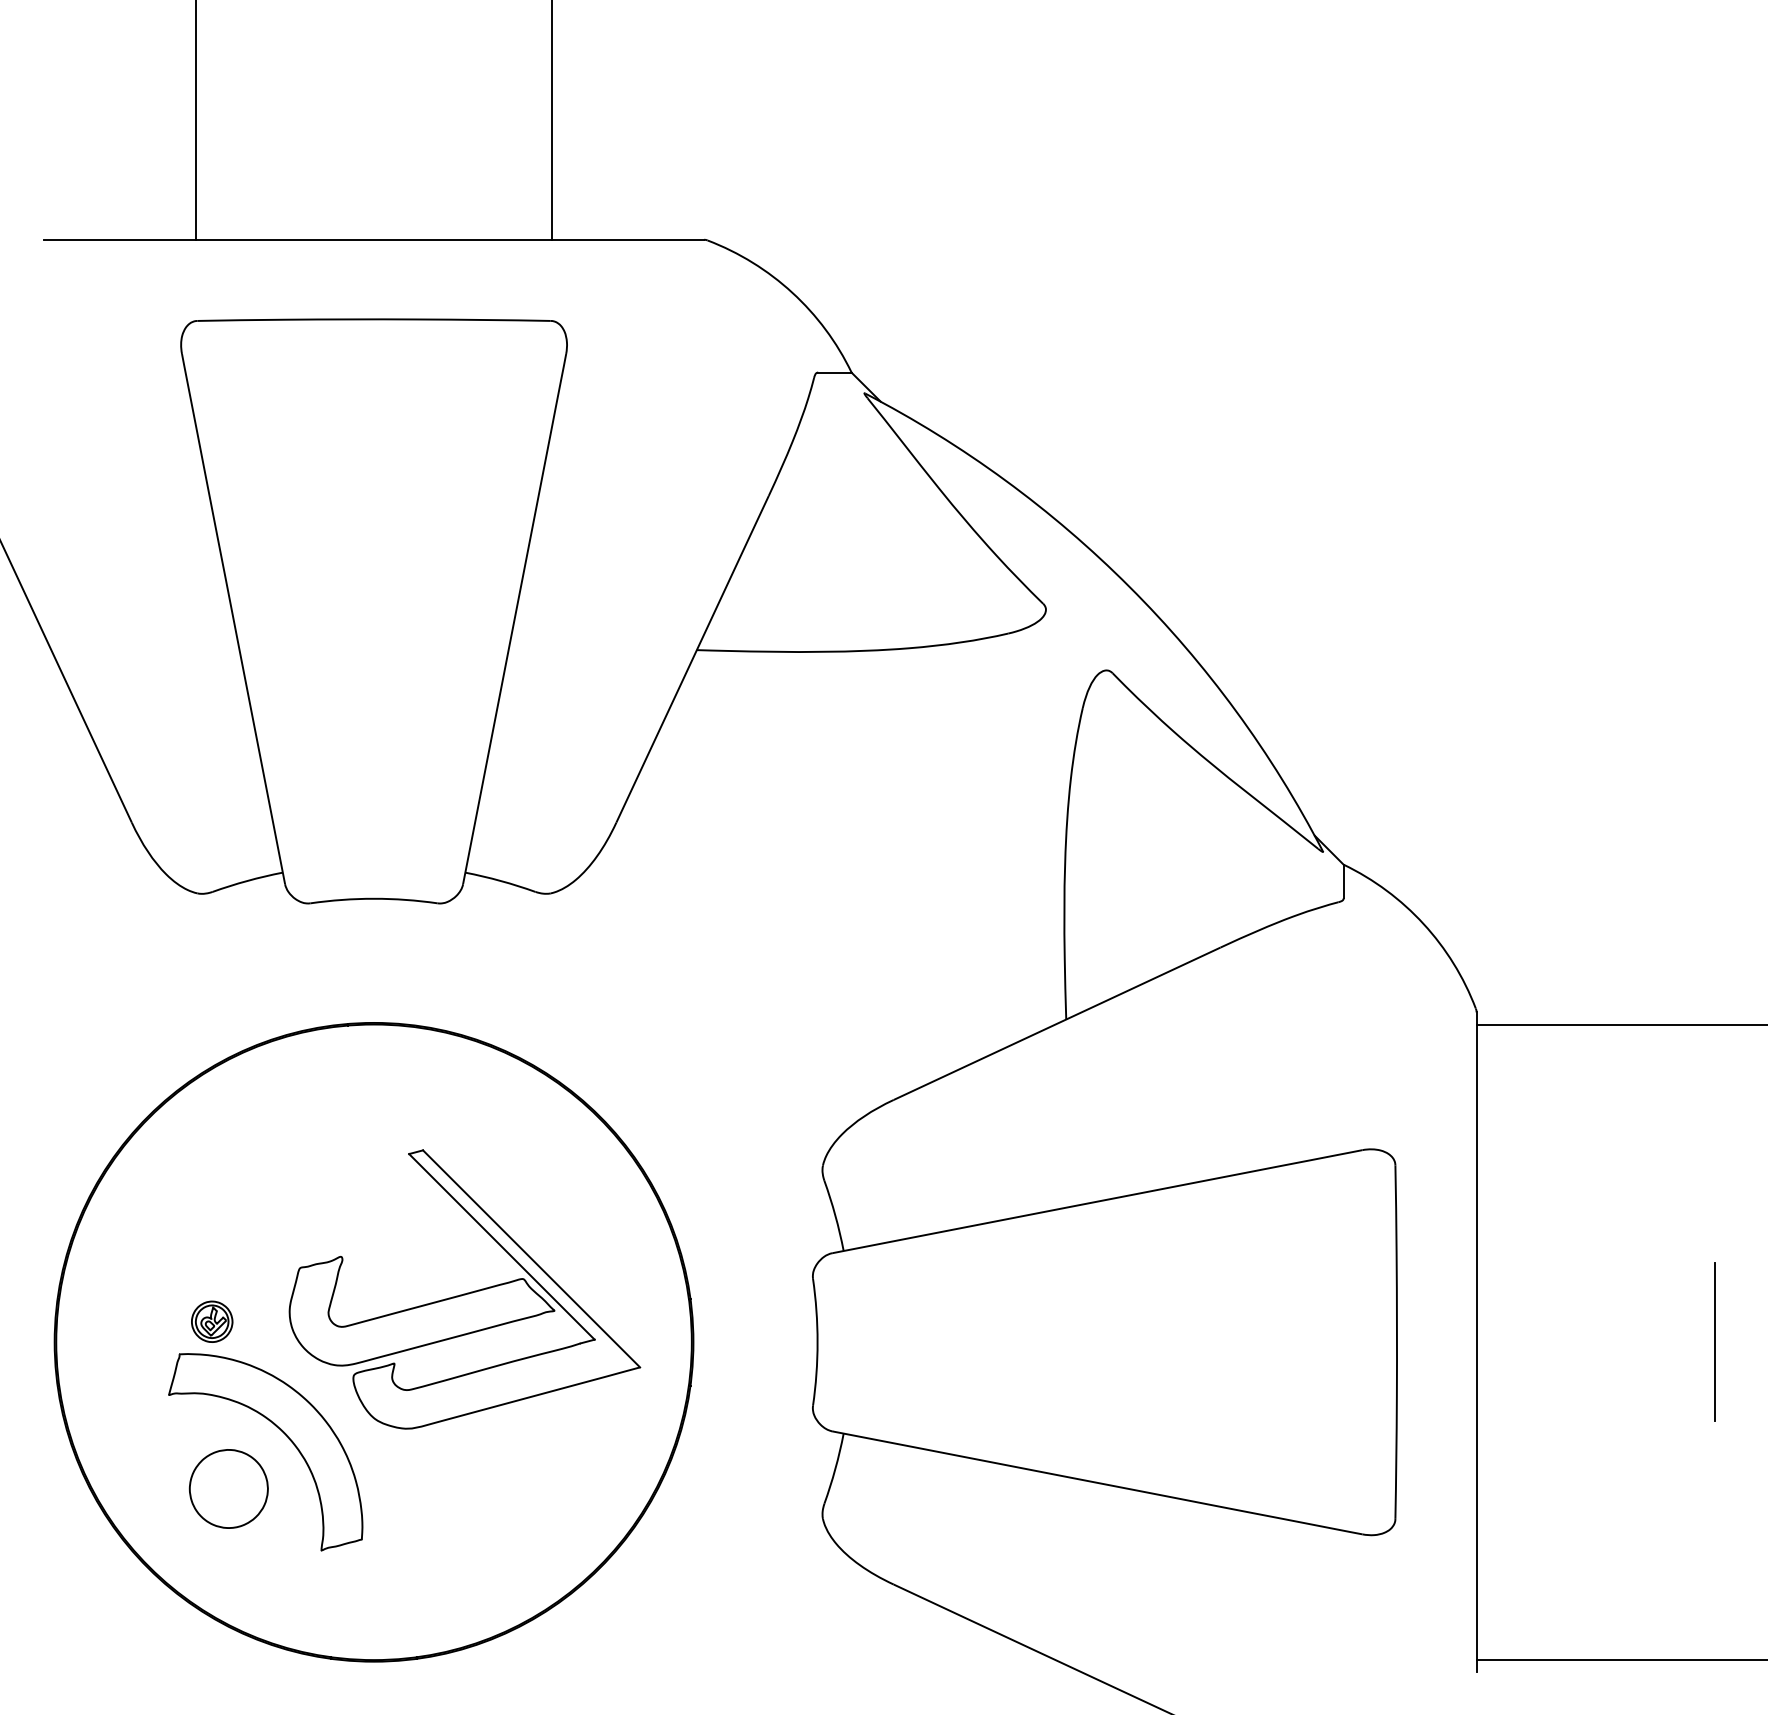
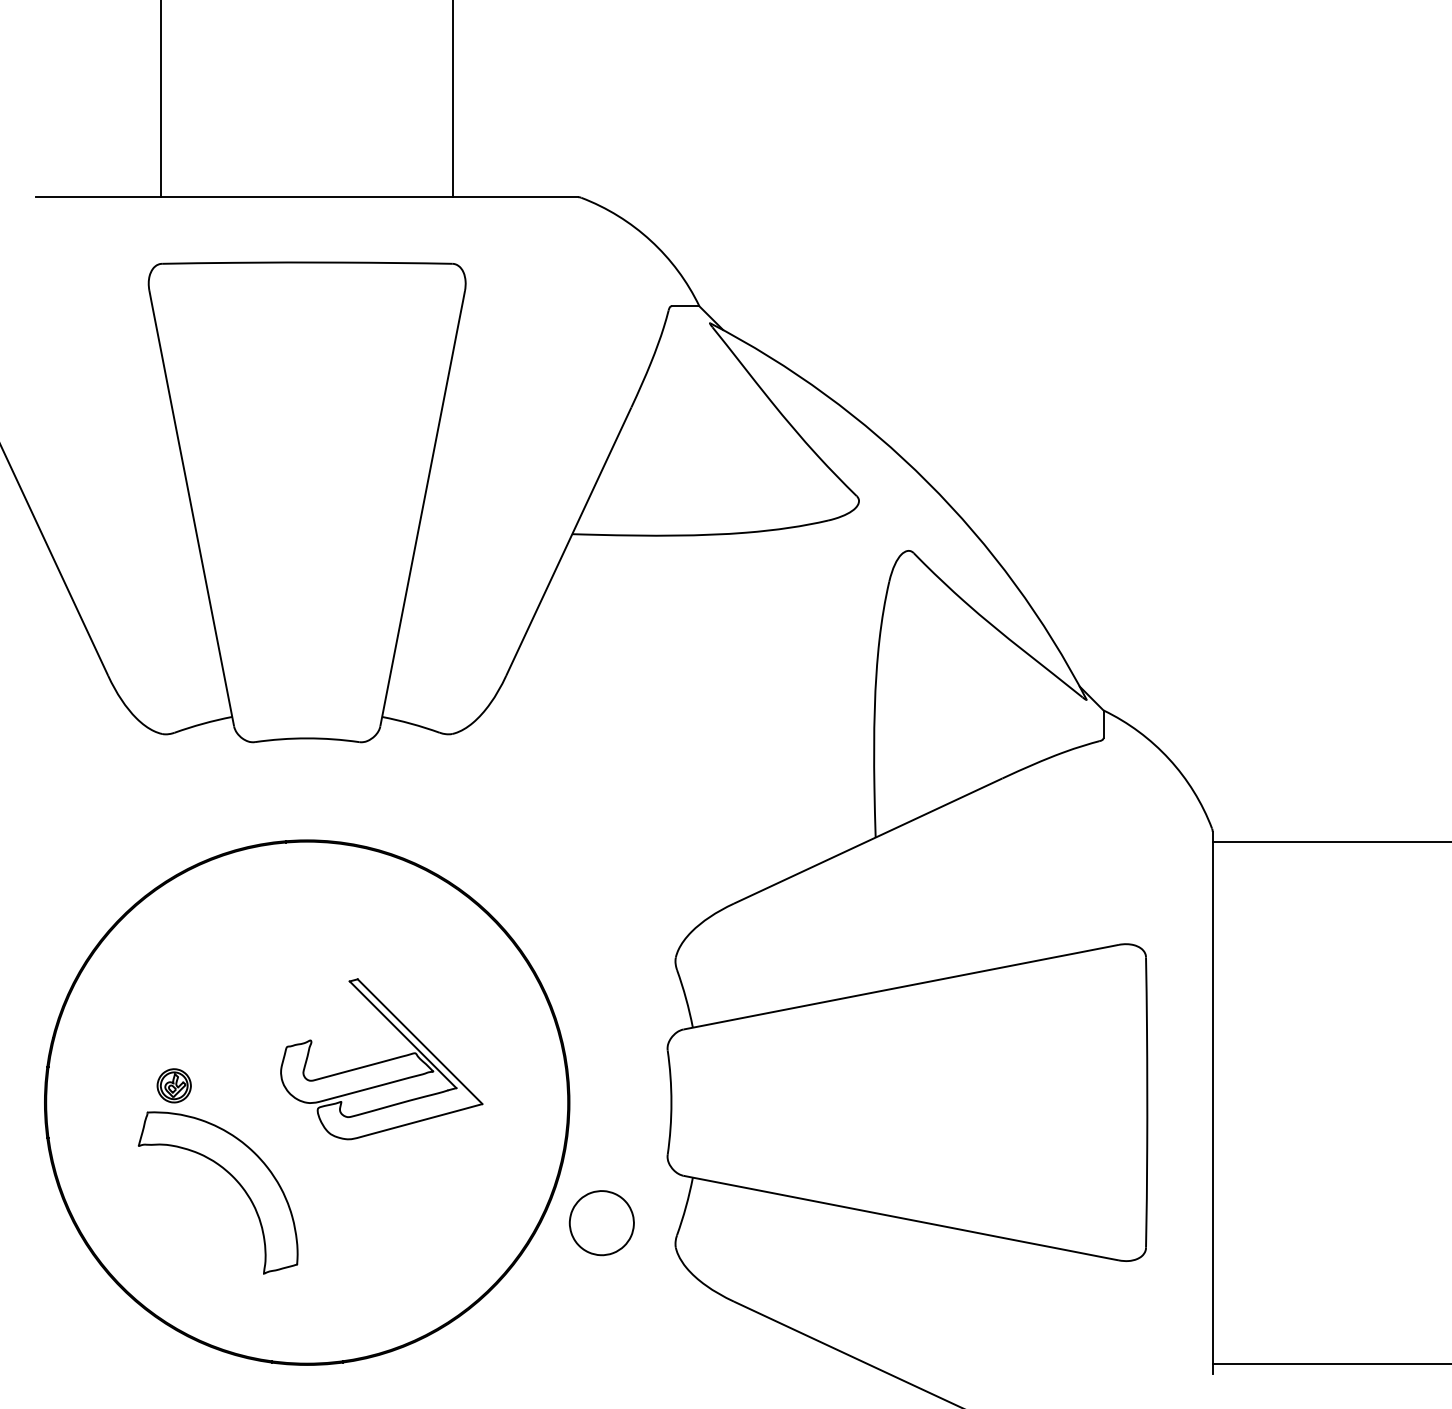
part: (464, 1289) -> (381, 1059), size x0.7
line: (1714, 1341) -> (1408, 1102), removed
part: (228, 1488) -> (601, 1222), moved

